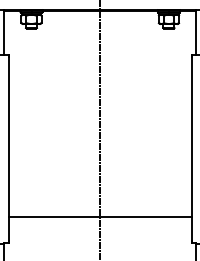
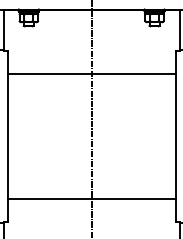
line: (100, 81) -> (91, 74), added

